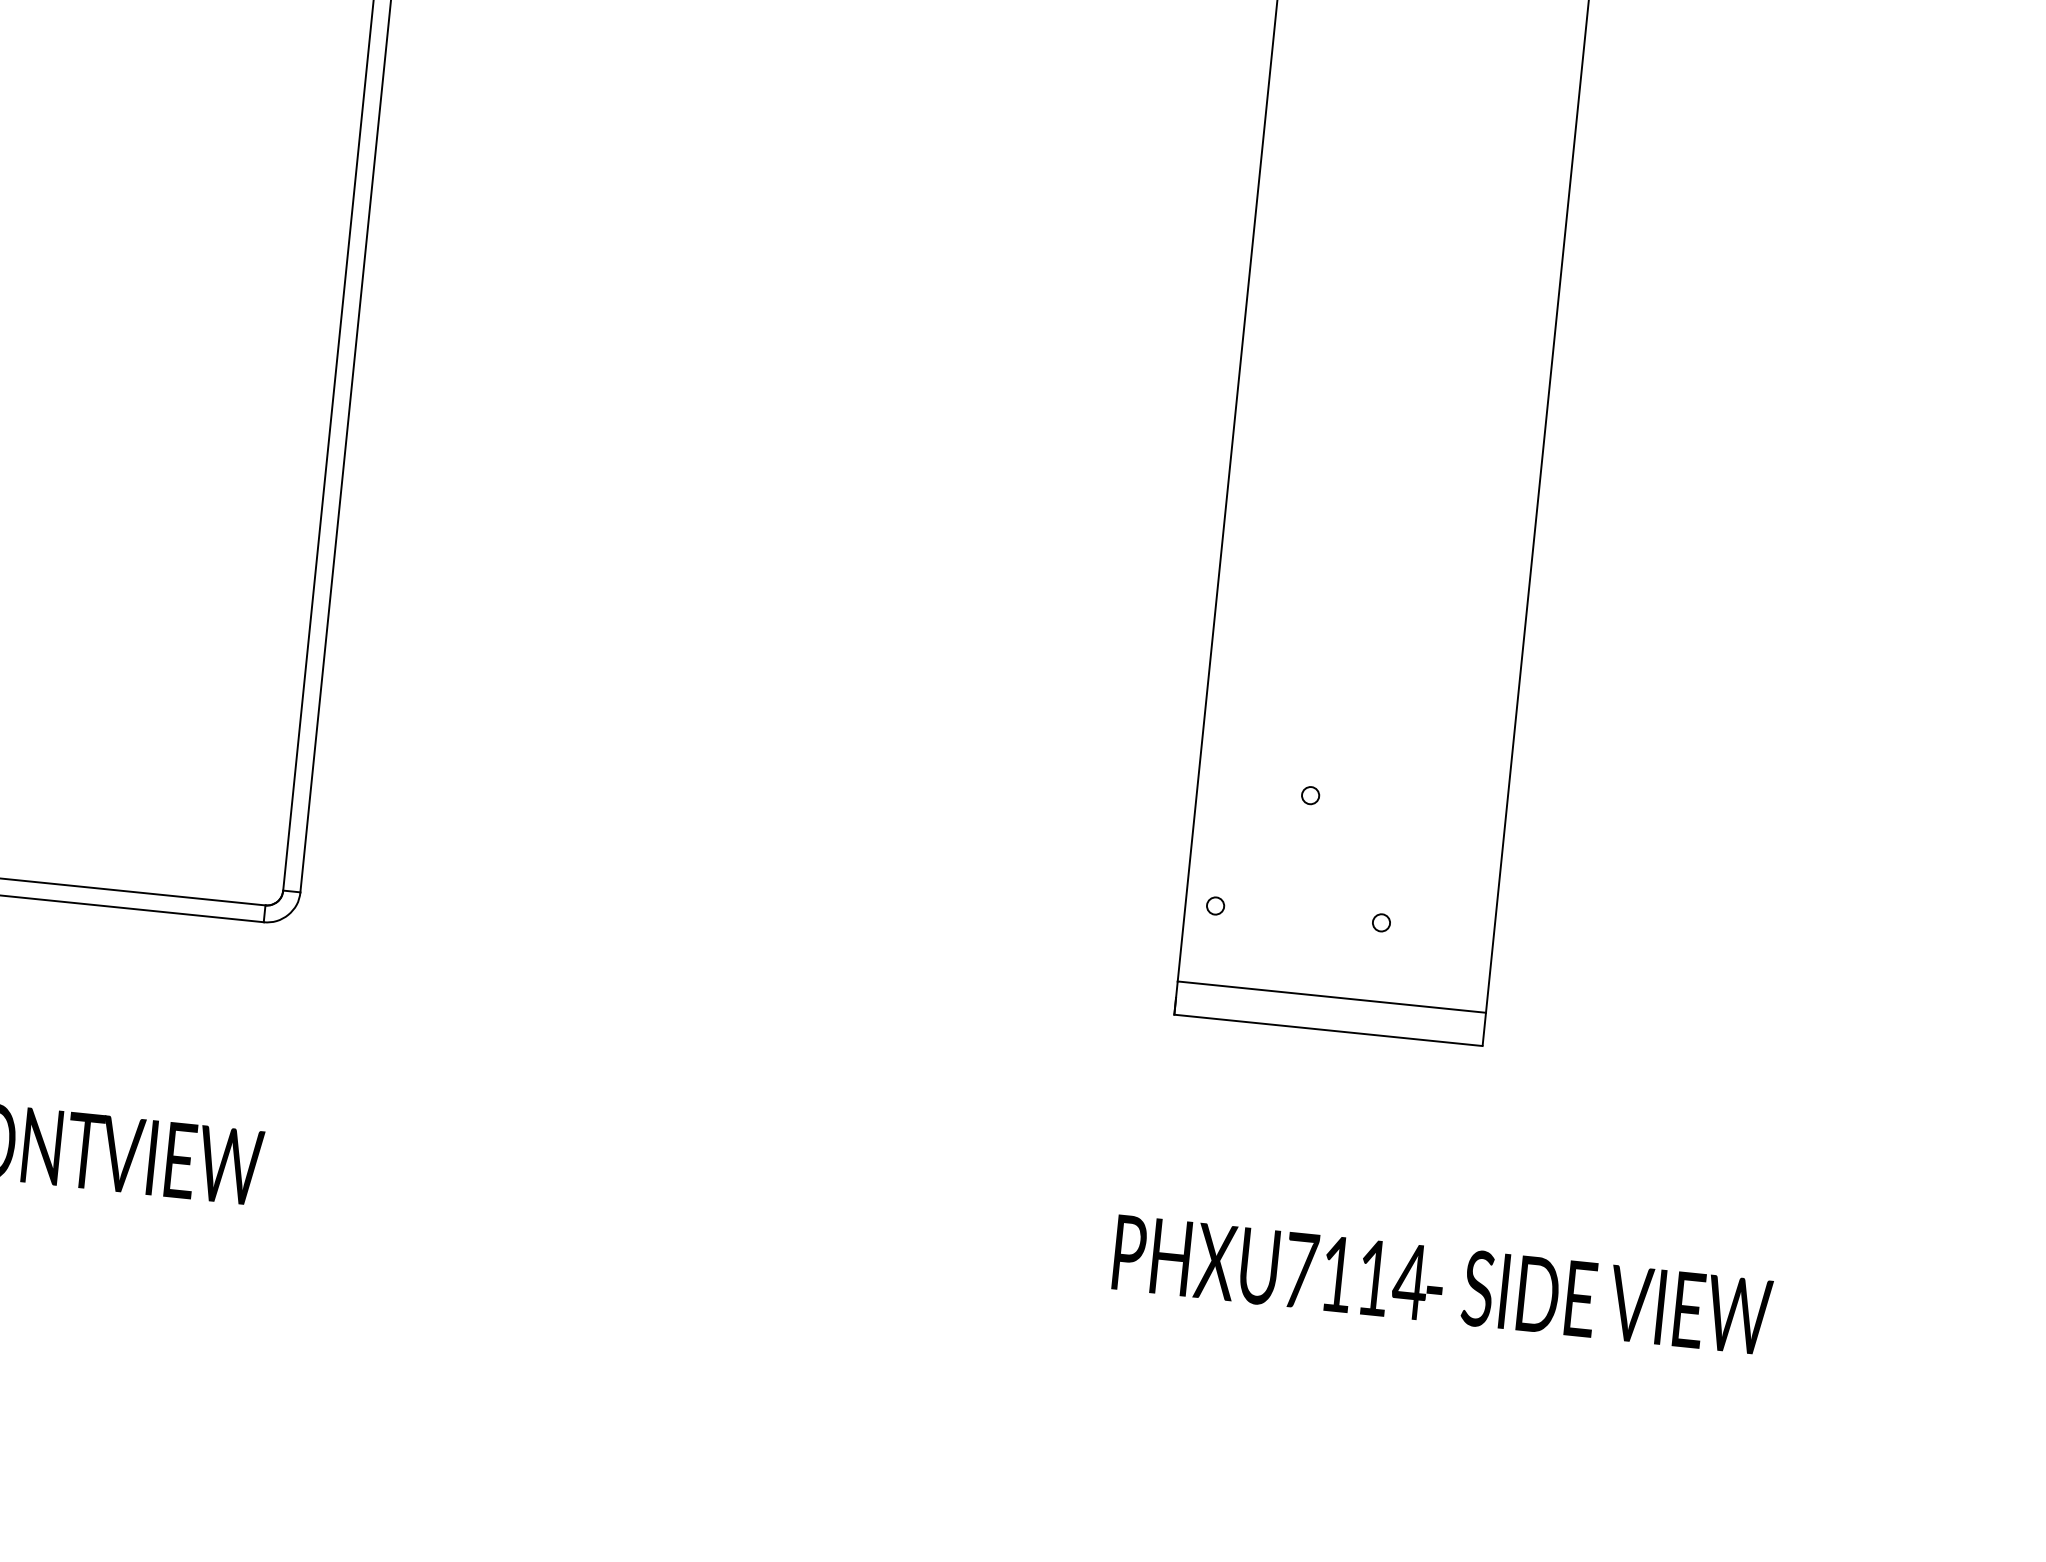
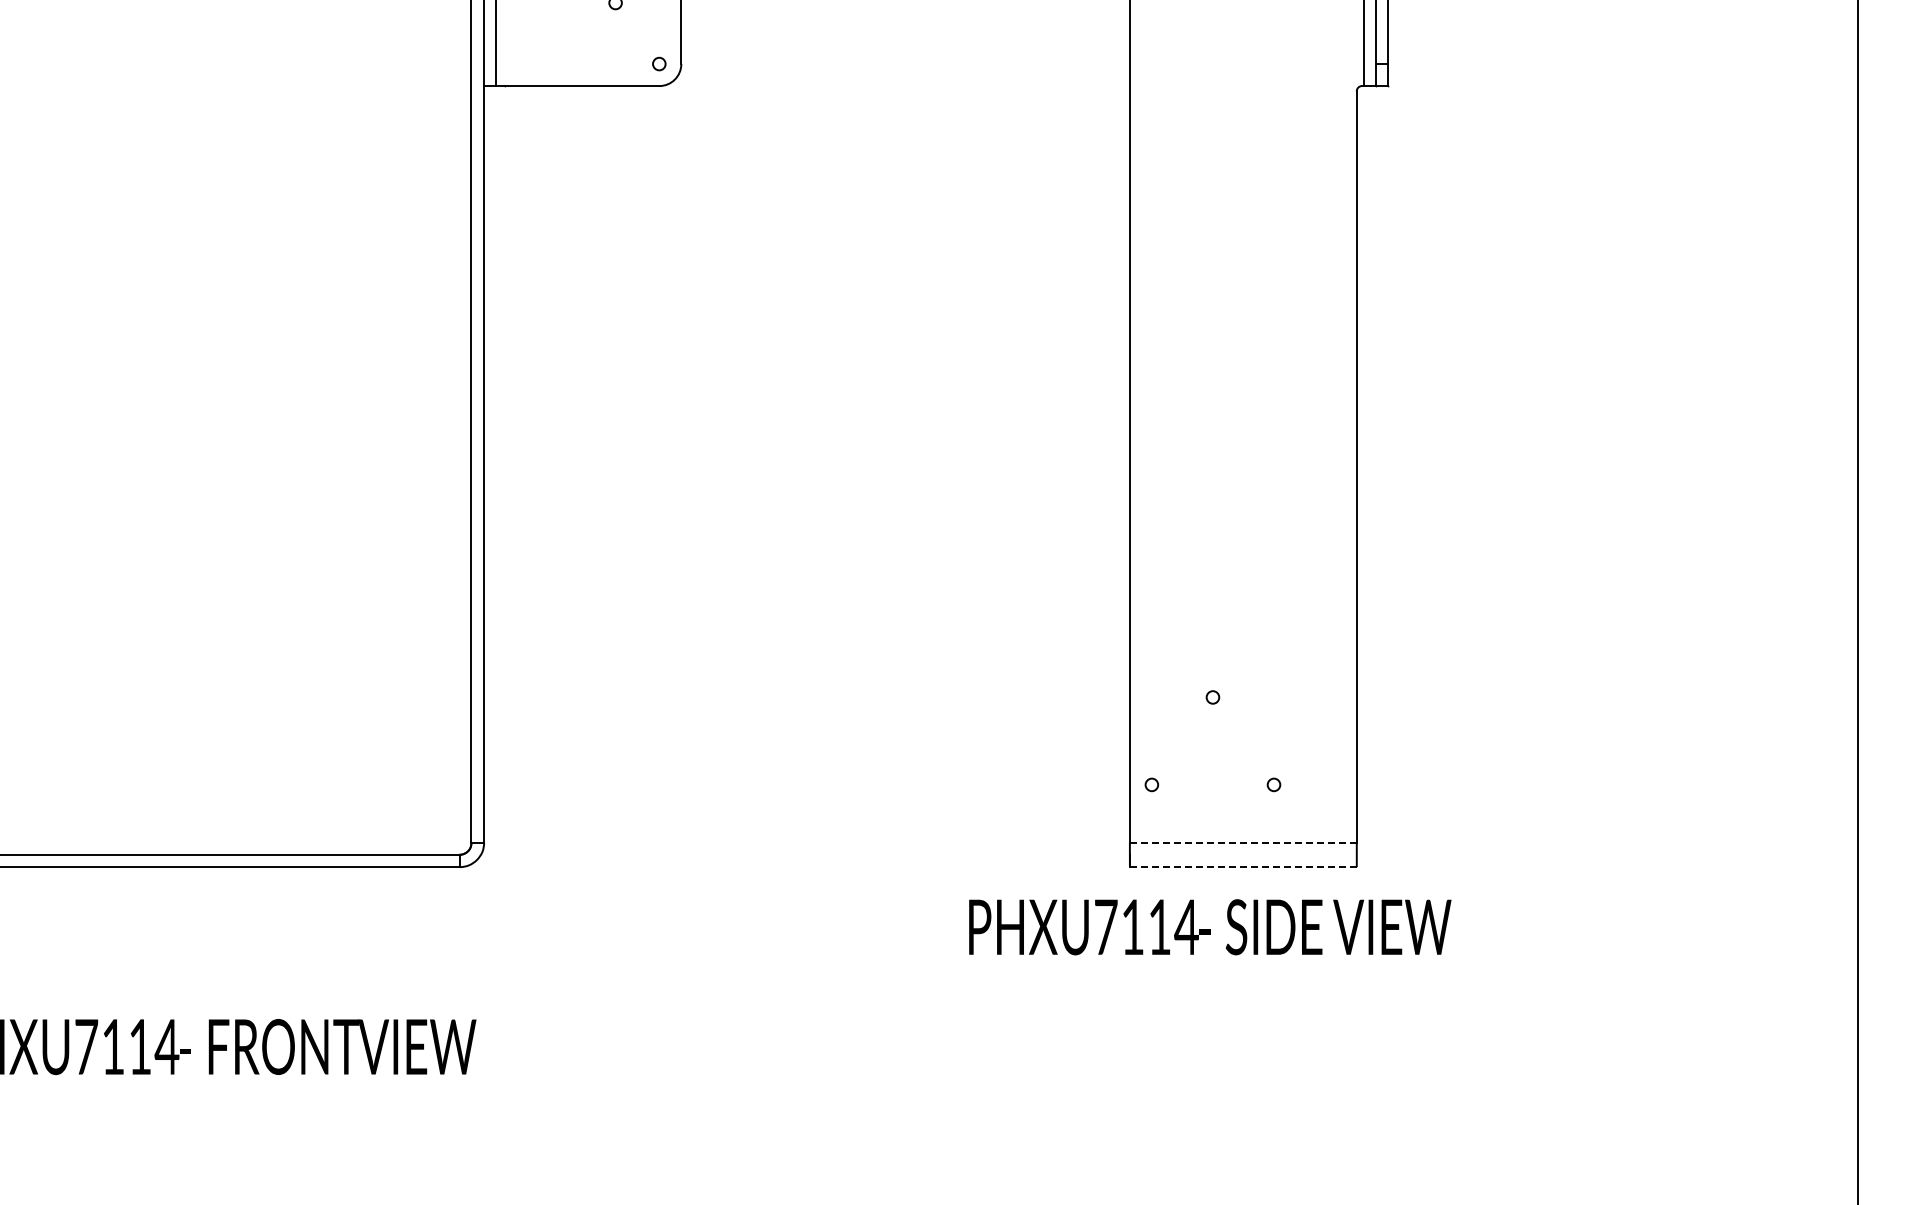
line: (1332, 996) -> (1243, 842), solid -> dashed
line: (1327, 1030) -> (1242, 867), solid -> dashed
text: (1442, 1285) -> (1210, 927), moved

